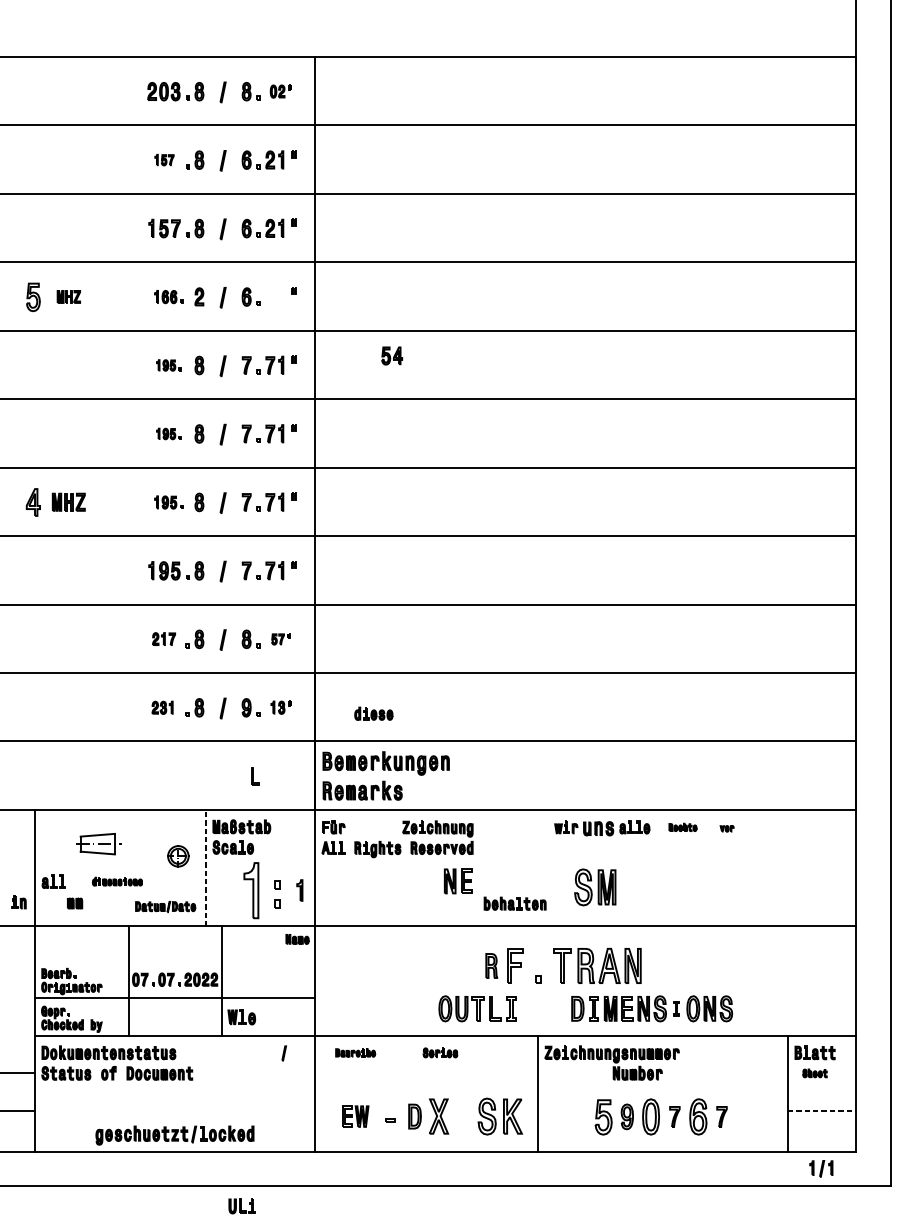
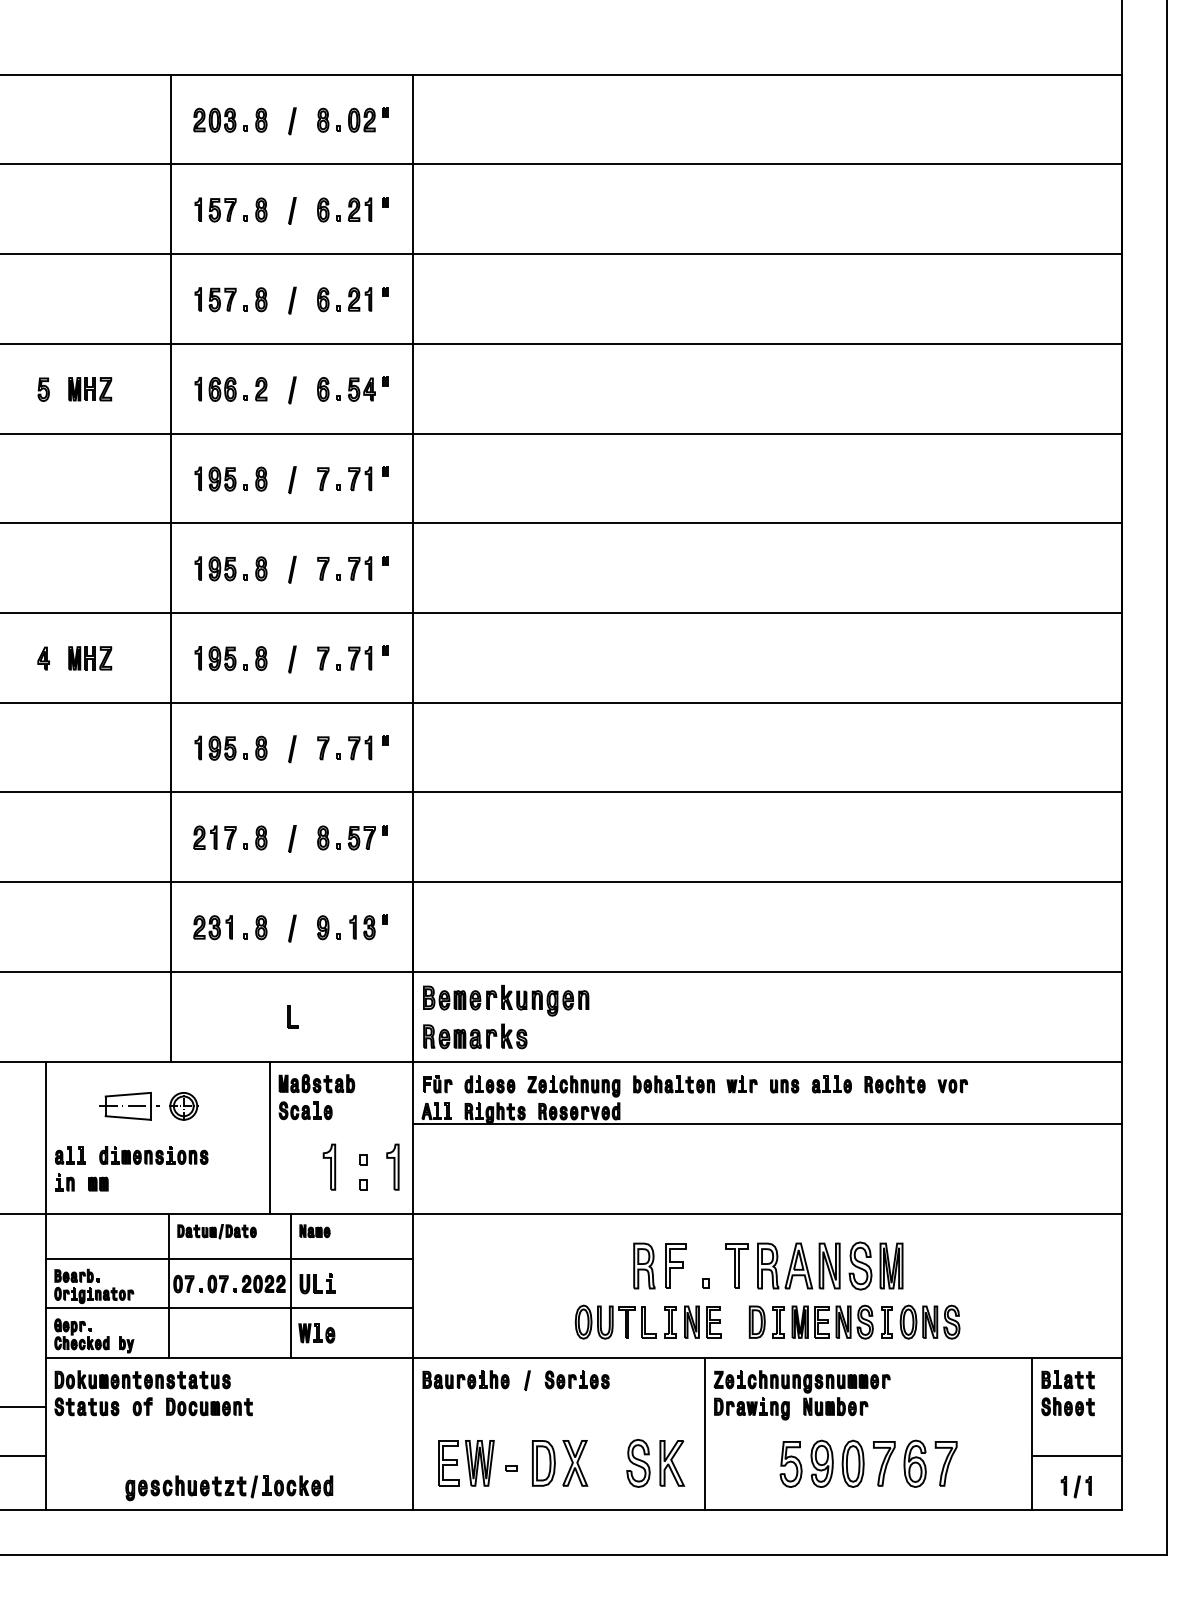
part: (281, 91) -> (368, 119), size x1.43
part: (164, 159) -> (215, 209), size x1.67
part: (33, 297) -> (43, 389), size x0.62
part: (69, 297) -> (90, 389), size x1.43
part: (168, 297) -> (220, 389), size x1.43
part: (391, 355) -> (361, 389), moved
part: (168, 365) -> (220, 478), size x1.67
line: (130, 432) -> (171, 567), added
part: (168, 433) -> (220, 568), size x1.67
part: (33, 502) -> (43, 658), size x0.62
part: (168, 502) -> (220, 658), size x1.43
part: (163, 638) -> (214, 837), size x1.43
part: (280, 638) -> (367, 837), size x1.67
part: (162, 707) -> (212, 927), size x1.43
part: (281, 707) -> (368, 927), size x1.43
part: (373, 713) -> (489, 1084), moved
part: (255, 775) -> (292, 1016), moved
part: (682, 827) -> (894, 1084), size x1.67
part: (598, 828) -> (784, 1086), size x0.71
part: (726, 828) -> (952, 1086), size x1.67
part: (178, 856) -> (183, 1106), moved
line: (585, 857) -> (767, 1124), added
line: (205, 867) -> (269, 1137), dashed -> solid
part: (458, 880) -> (702, 1321), moved
part: (117, 881) -> (153, 1155), size x1.67
part: (594, 886) -> (875, 1265), moved
part: (251, 890) -> (329, 1166), size x0.62
part: (299, 890) -> (392, 1166), size x1.67
part: (18, 902) -> (64, 1182), moved
part: (514, 903) -> (673, 1084), moved
part: (165, 906) -> (216, 1231), moved
part: (297, 939) -> (314, 1231), moved
line: (175, 960) -> (229, 1258), added
part: (491, 965) -> (644, 1265), size x1.43
part: (676, 1009) -> (886, 1322), size x1.67
part: (355, 1052) -> (465, 1379), size x1.67
part: (439, 1052) -> (576, 1379), size x1.43
line: (284, 1053) -> (527, 1380), moved
part: (814, 1073) -> (1067, 1406), size x1.67
part: (573, 1074) -> (751, 1408), added
line: (822, 1111) -> (1077, 1456), dashed -> solid
part: (355, 1116) -> (466, 1463), size x1.67
part: (414, 1116) -> (543, 1463), size x1.43
part: (626, 1116) -> (821, 1463), size x1.43
part: (674, 1116) -> (884, 1463), size x1.67
part: (721, 1116) -> (945, 1463), size x1.67
part: (820, 1168) -> (1075, 1486), moved
part: (242, 1205) -> (317, 1283), moved

